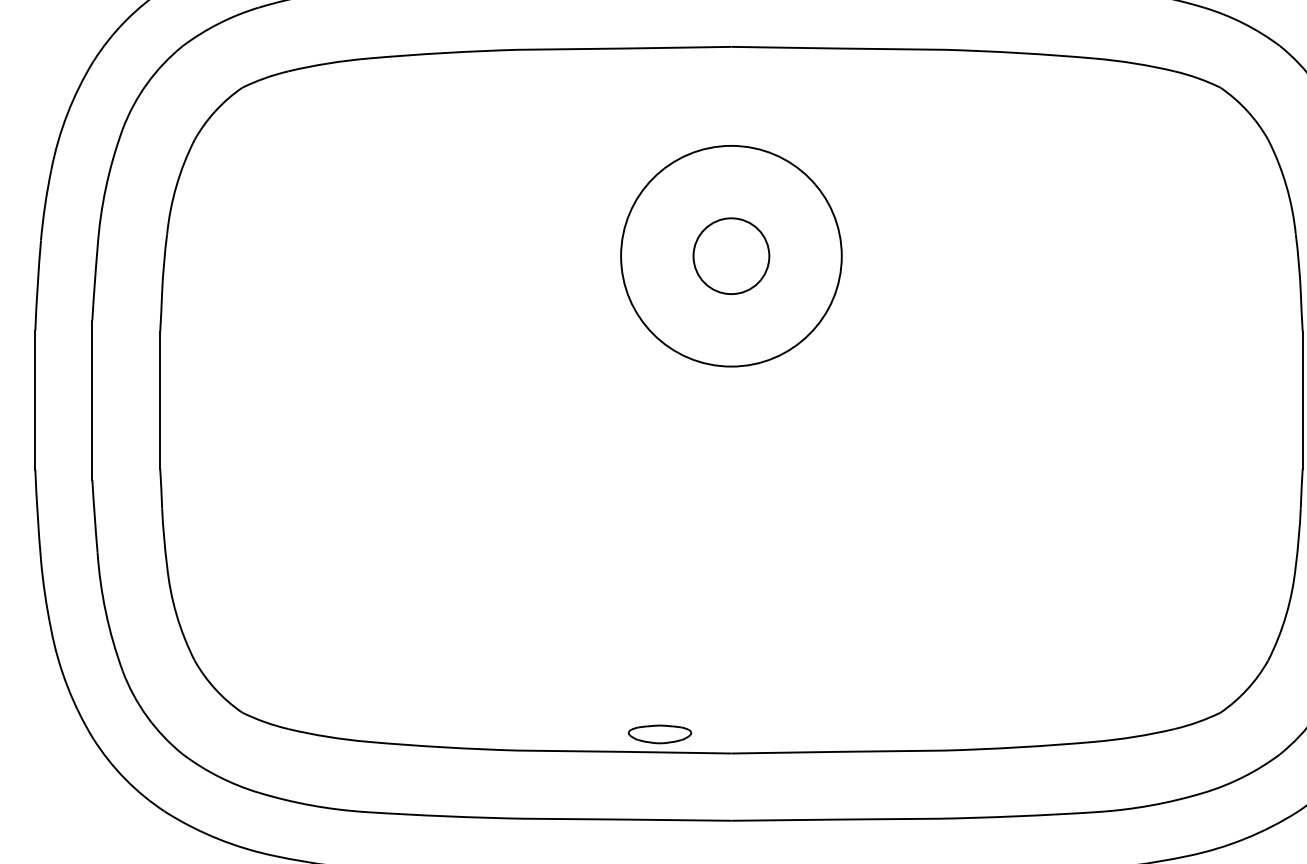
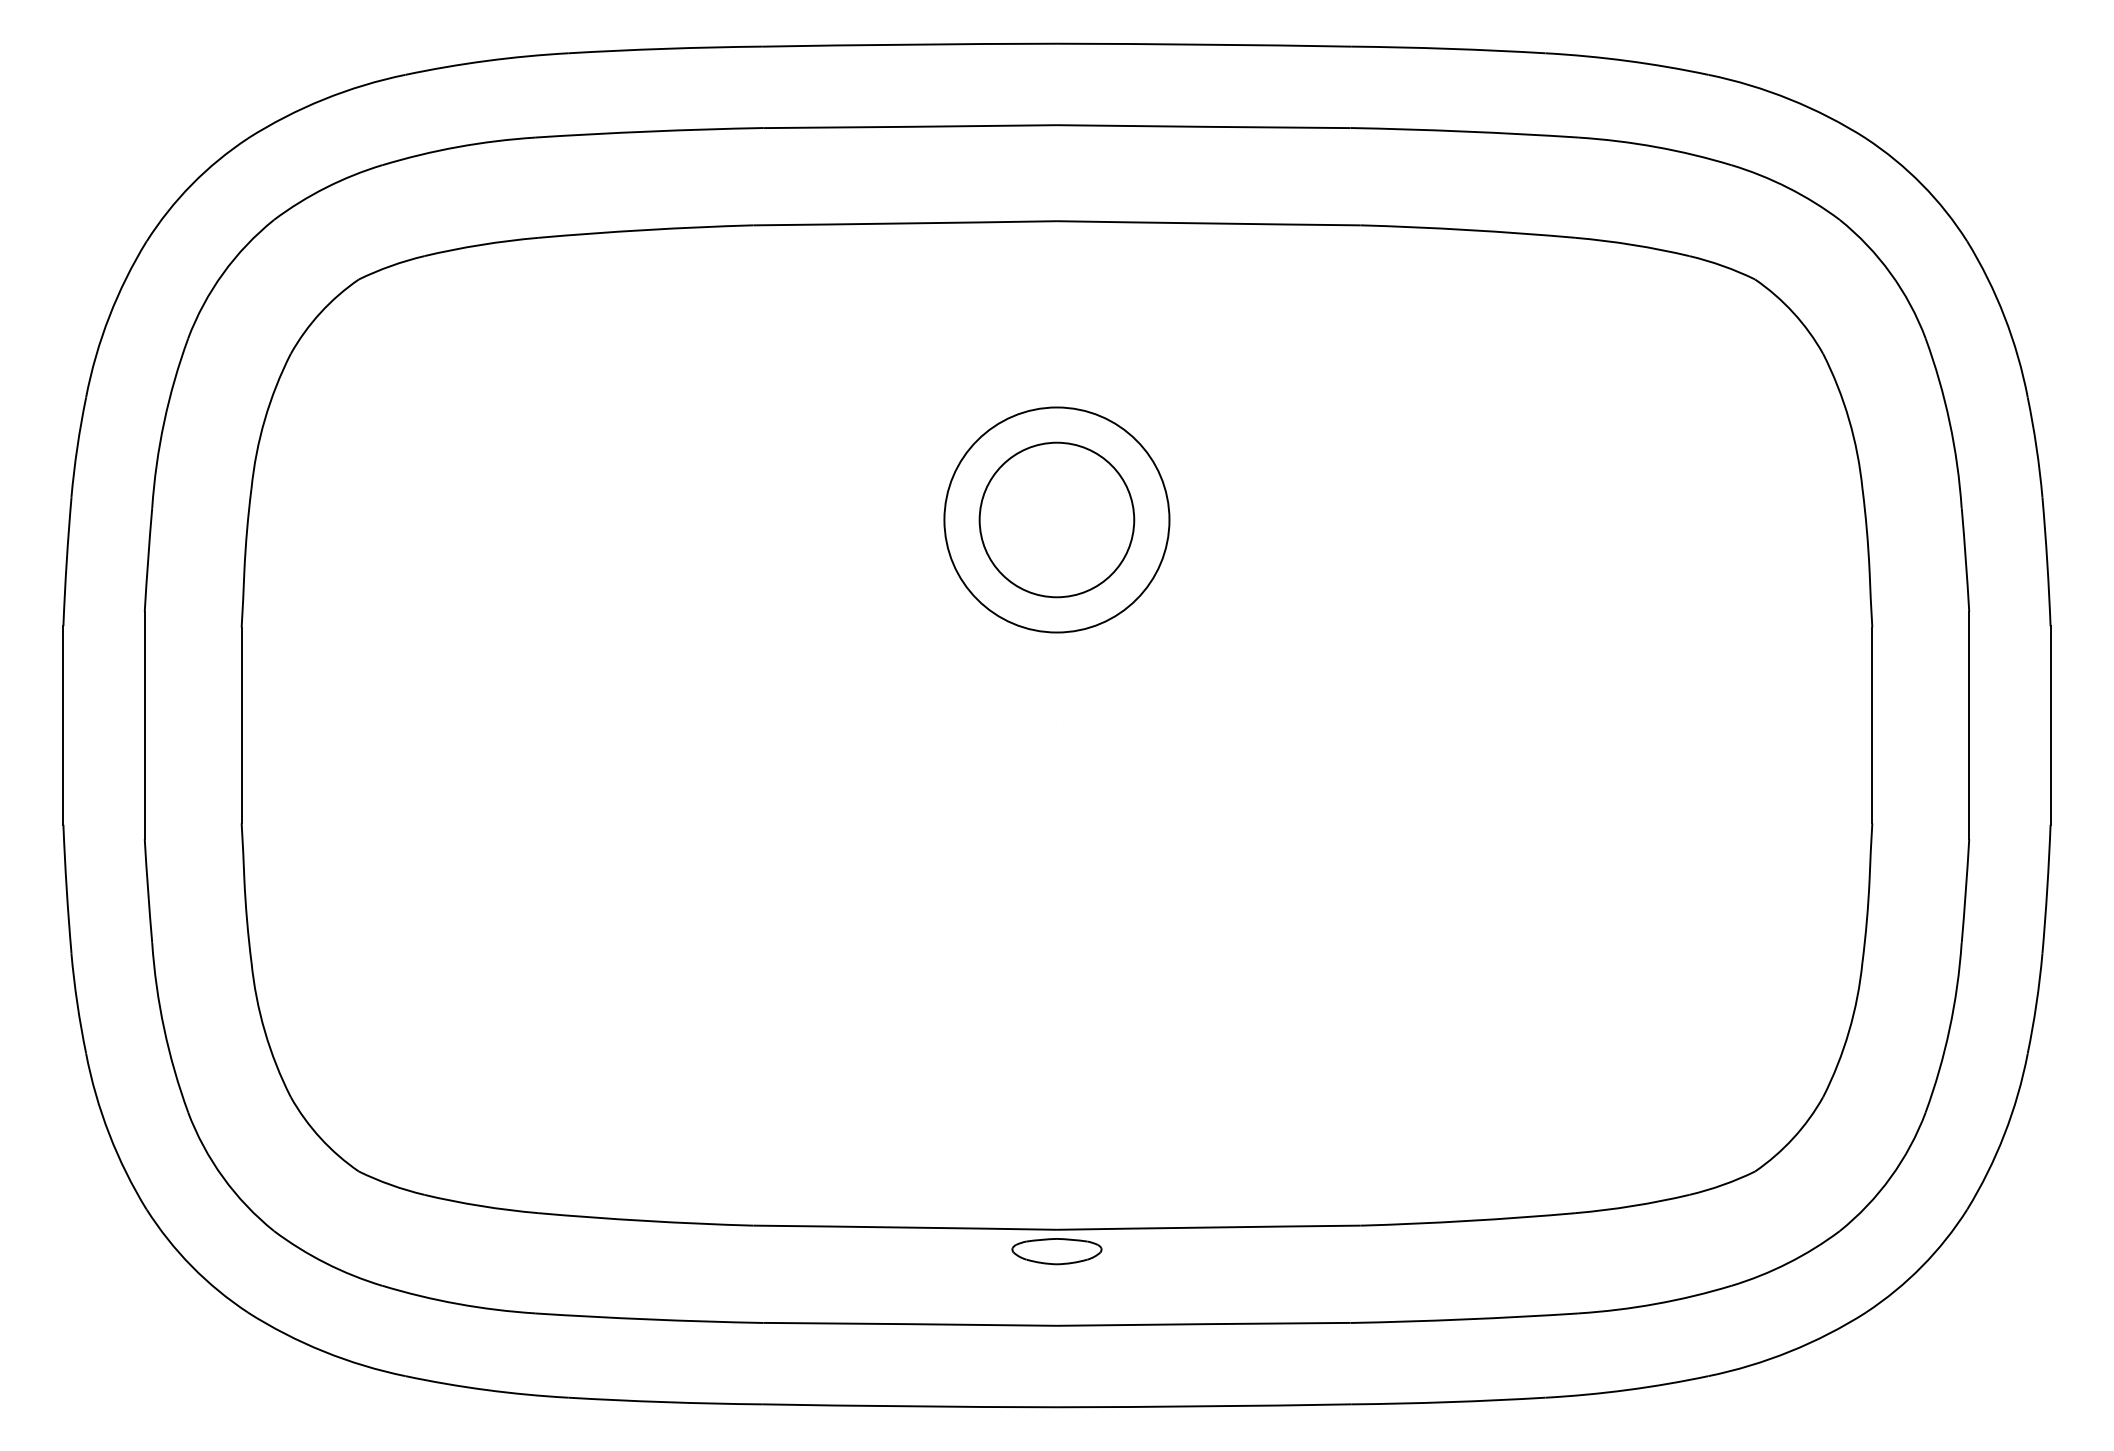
circle: (731, 255) -> (1056, 519), size x0.71
circle: (731, 255) -> (1056, 519), size x1.43
part: (659, 734) -> (1056, 1251), moved

